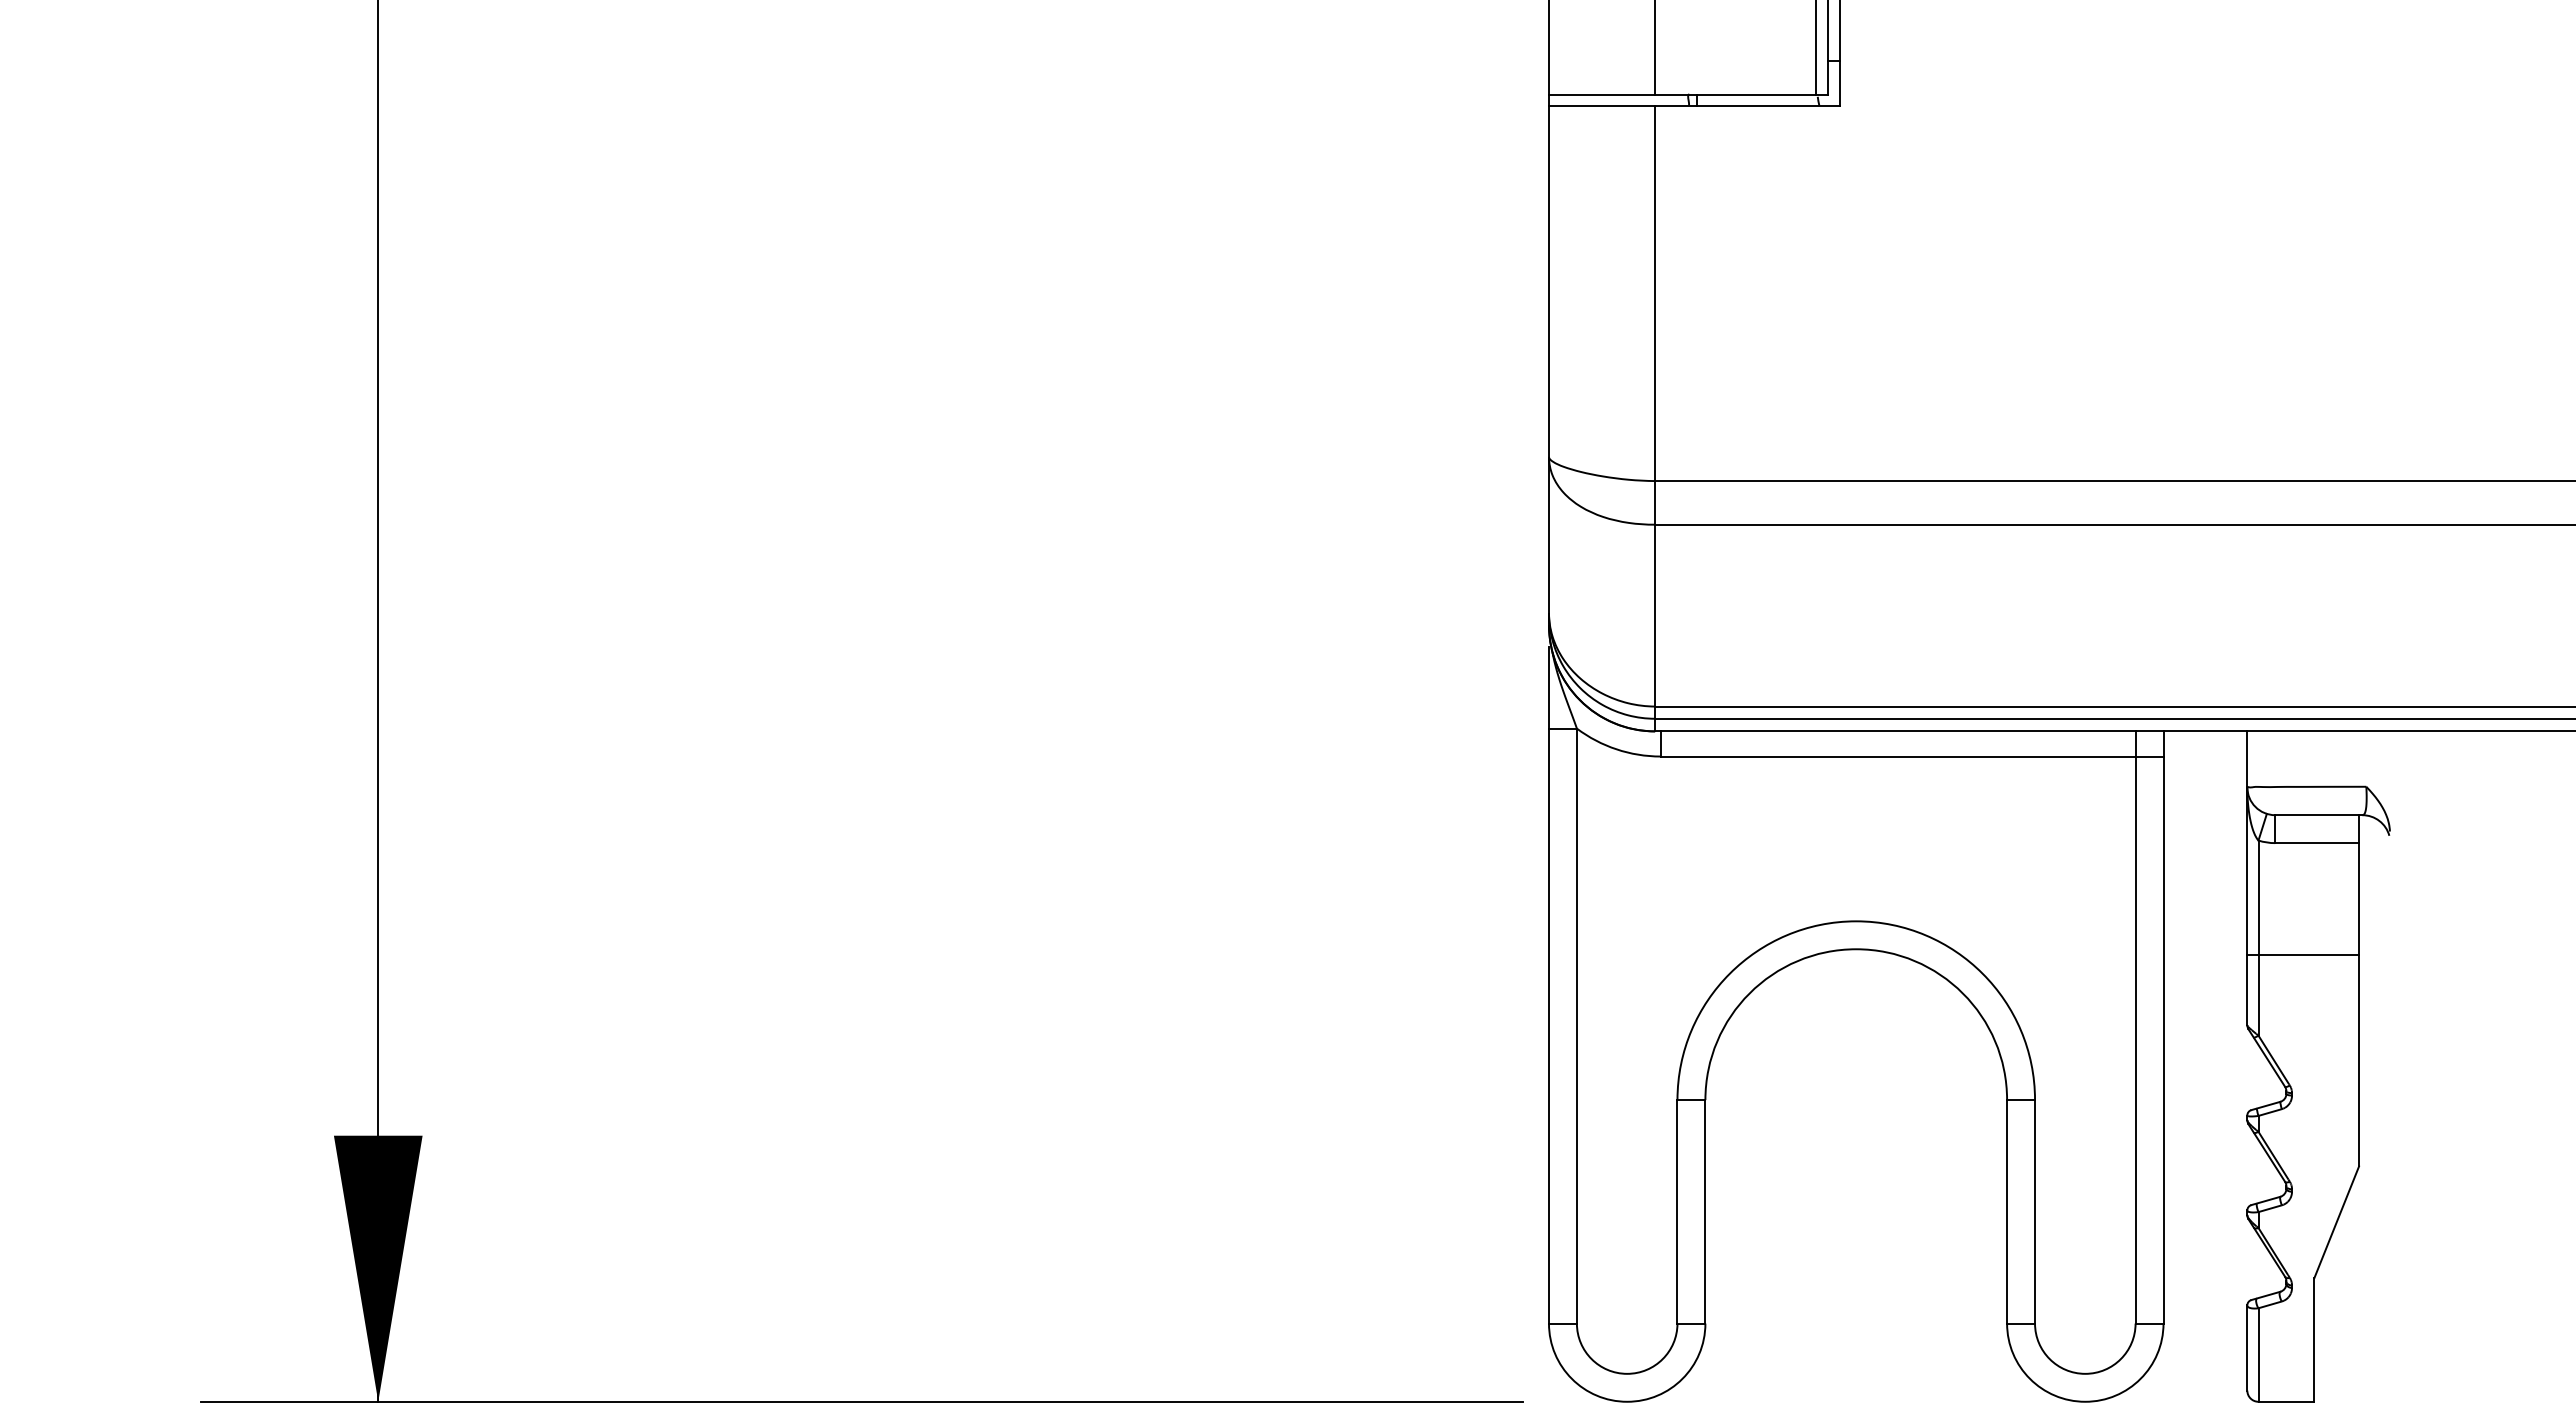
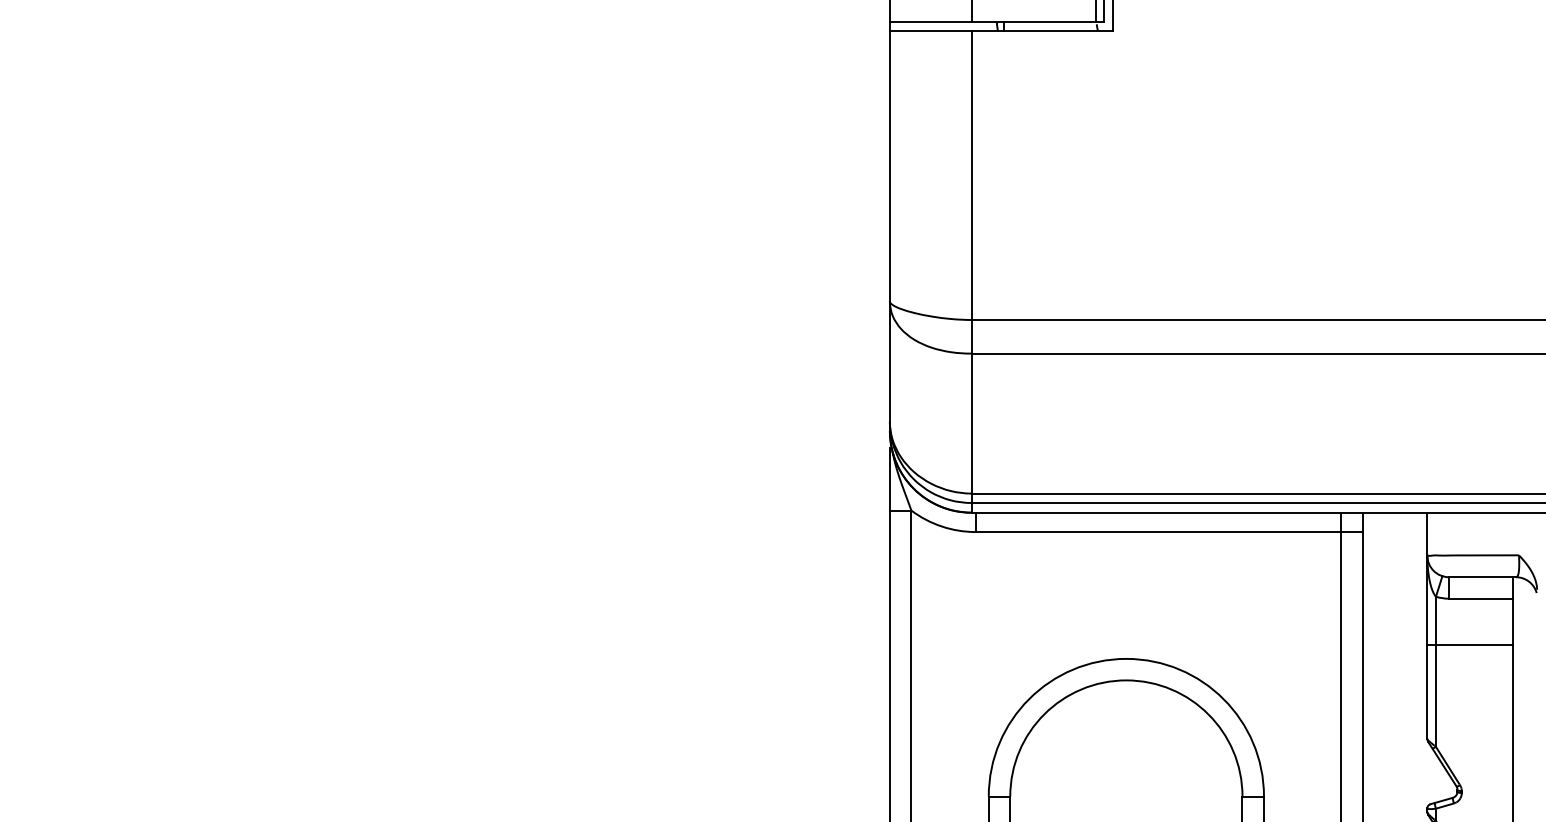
line: (2303, 954) -> (1470, 645), moved

